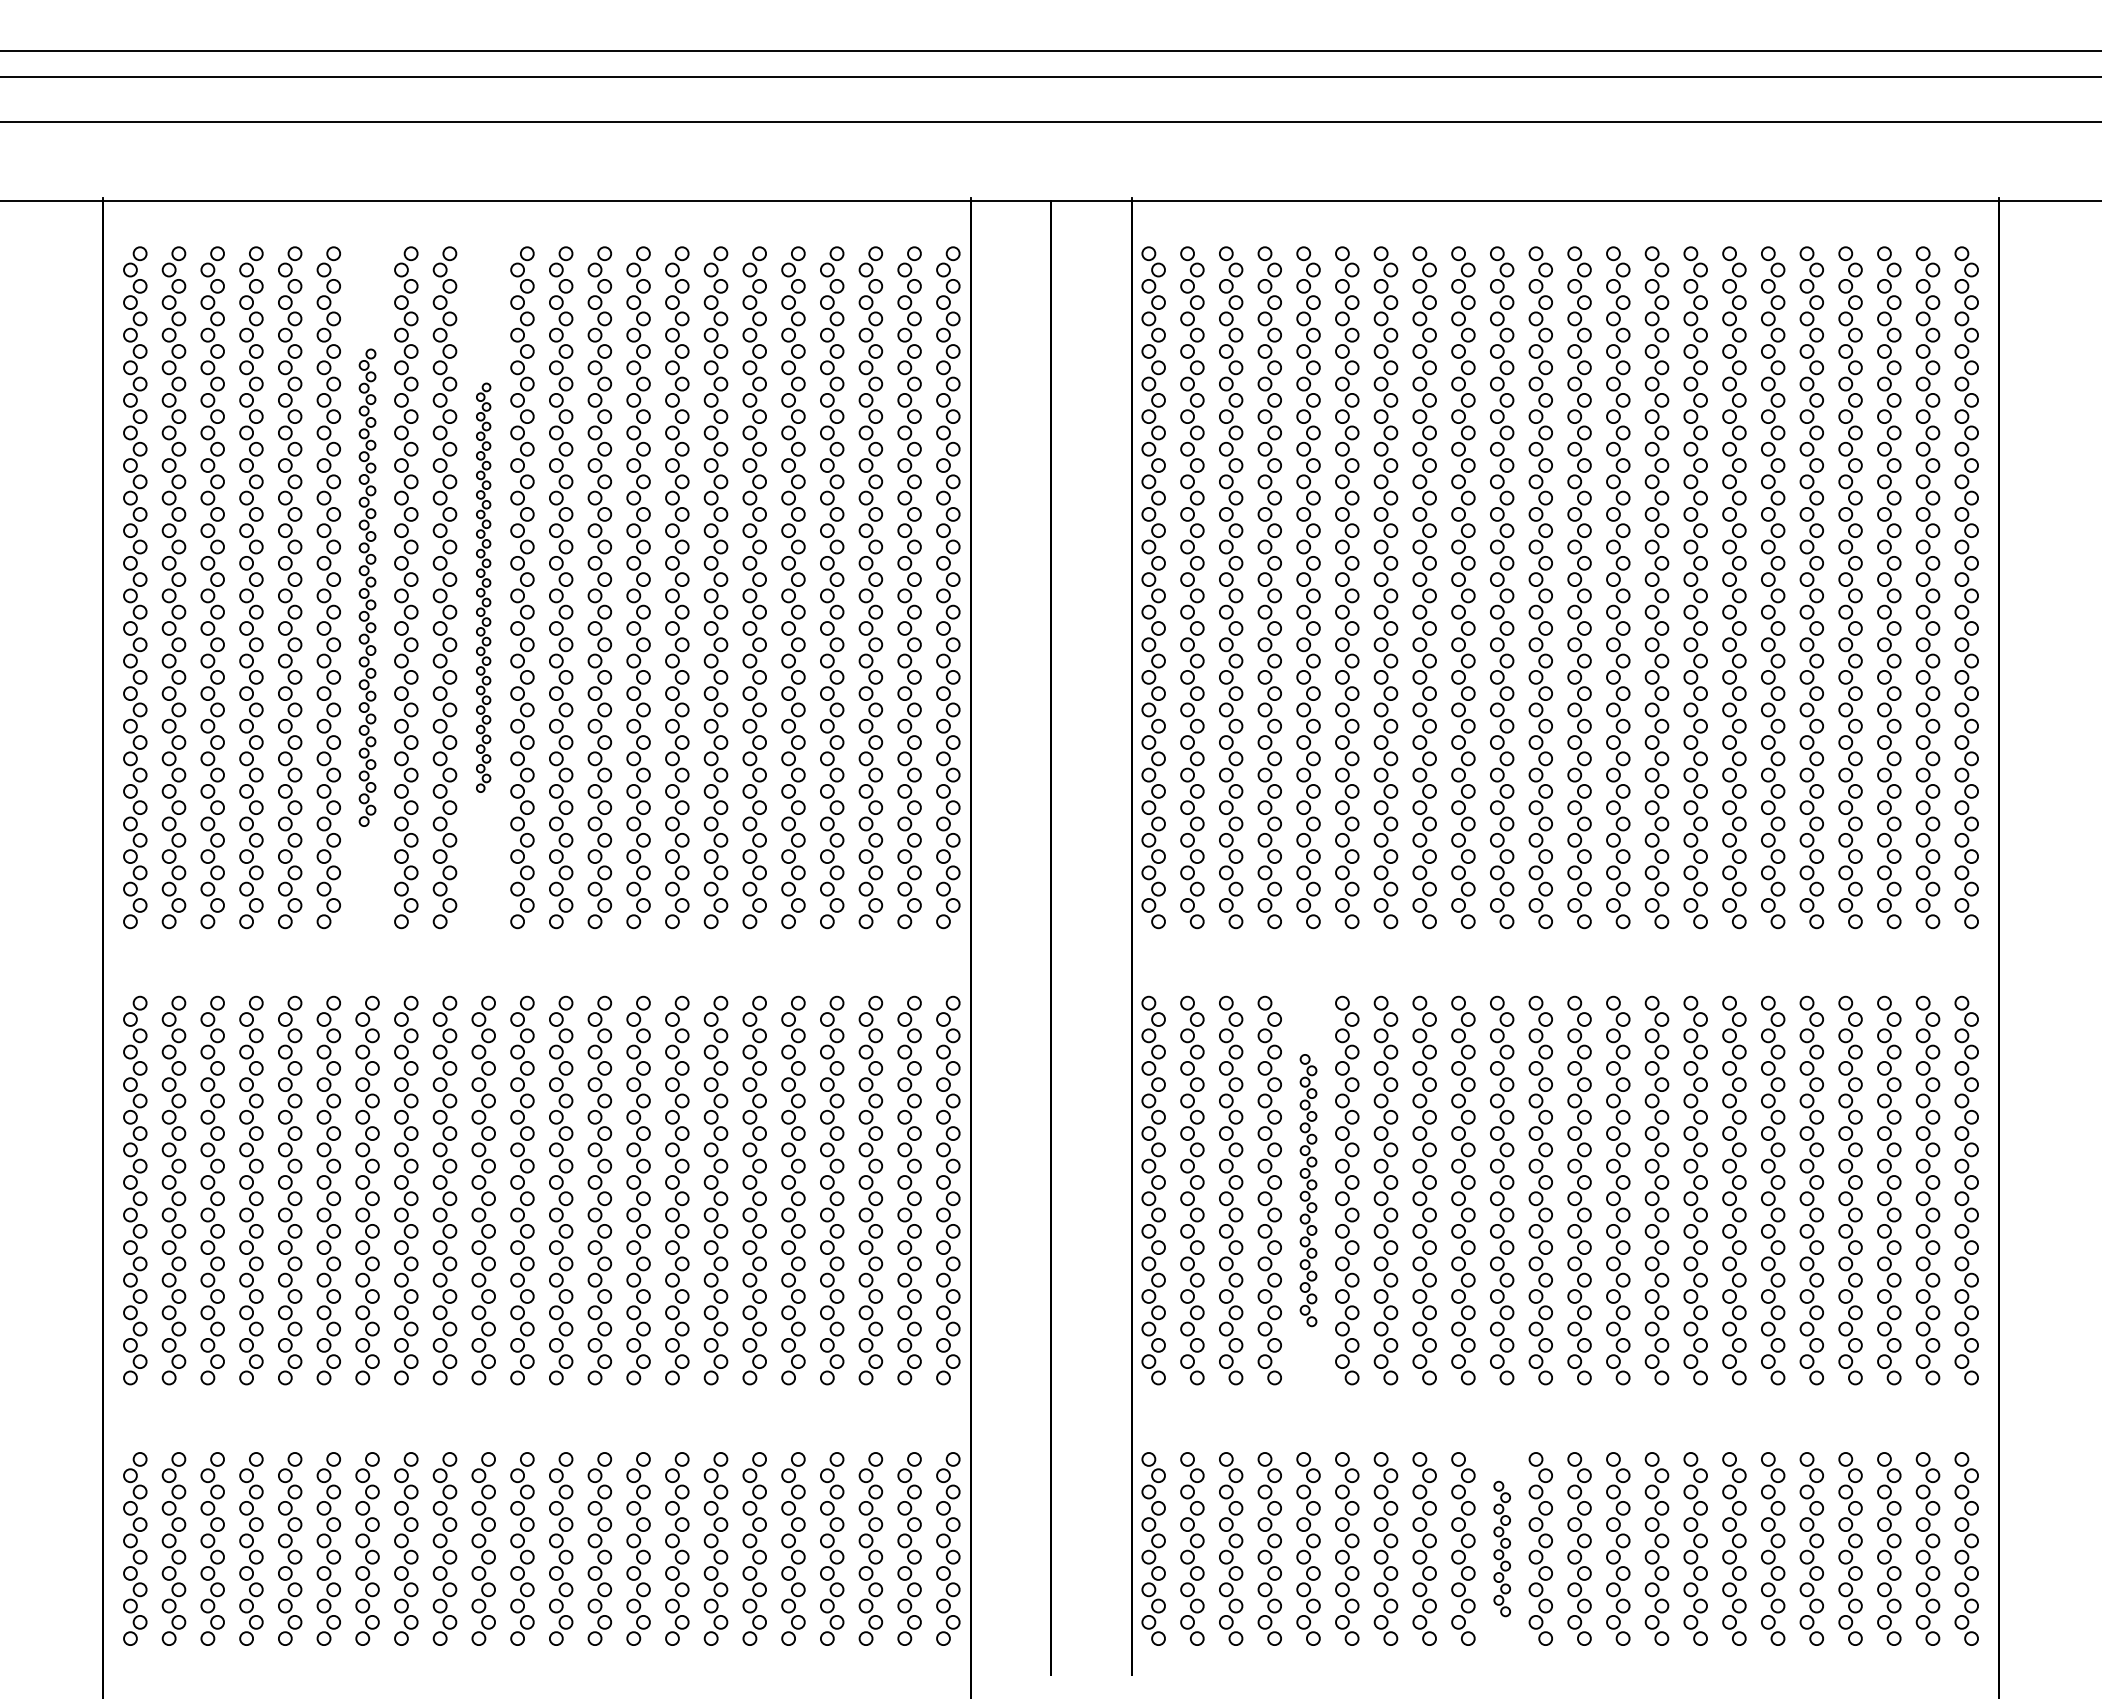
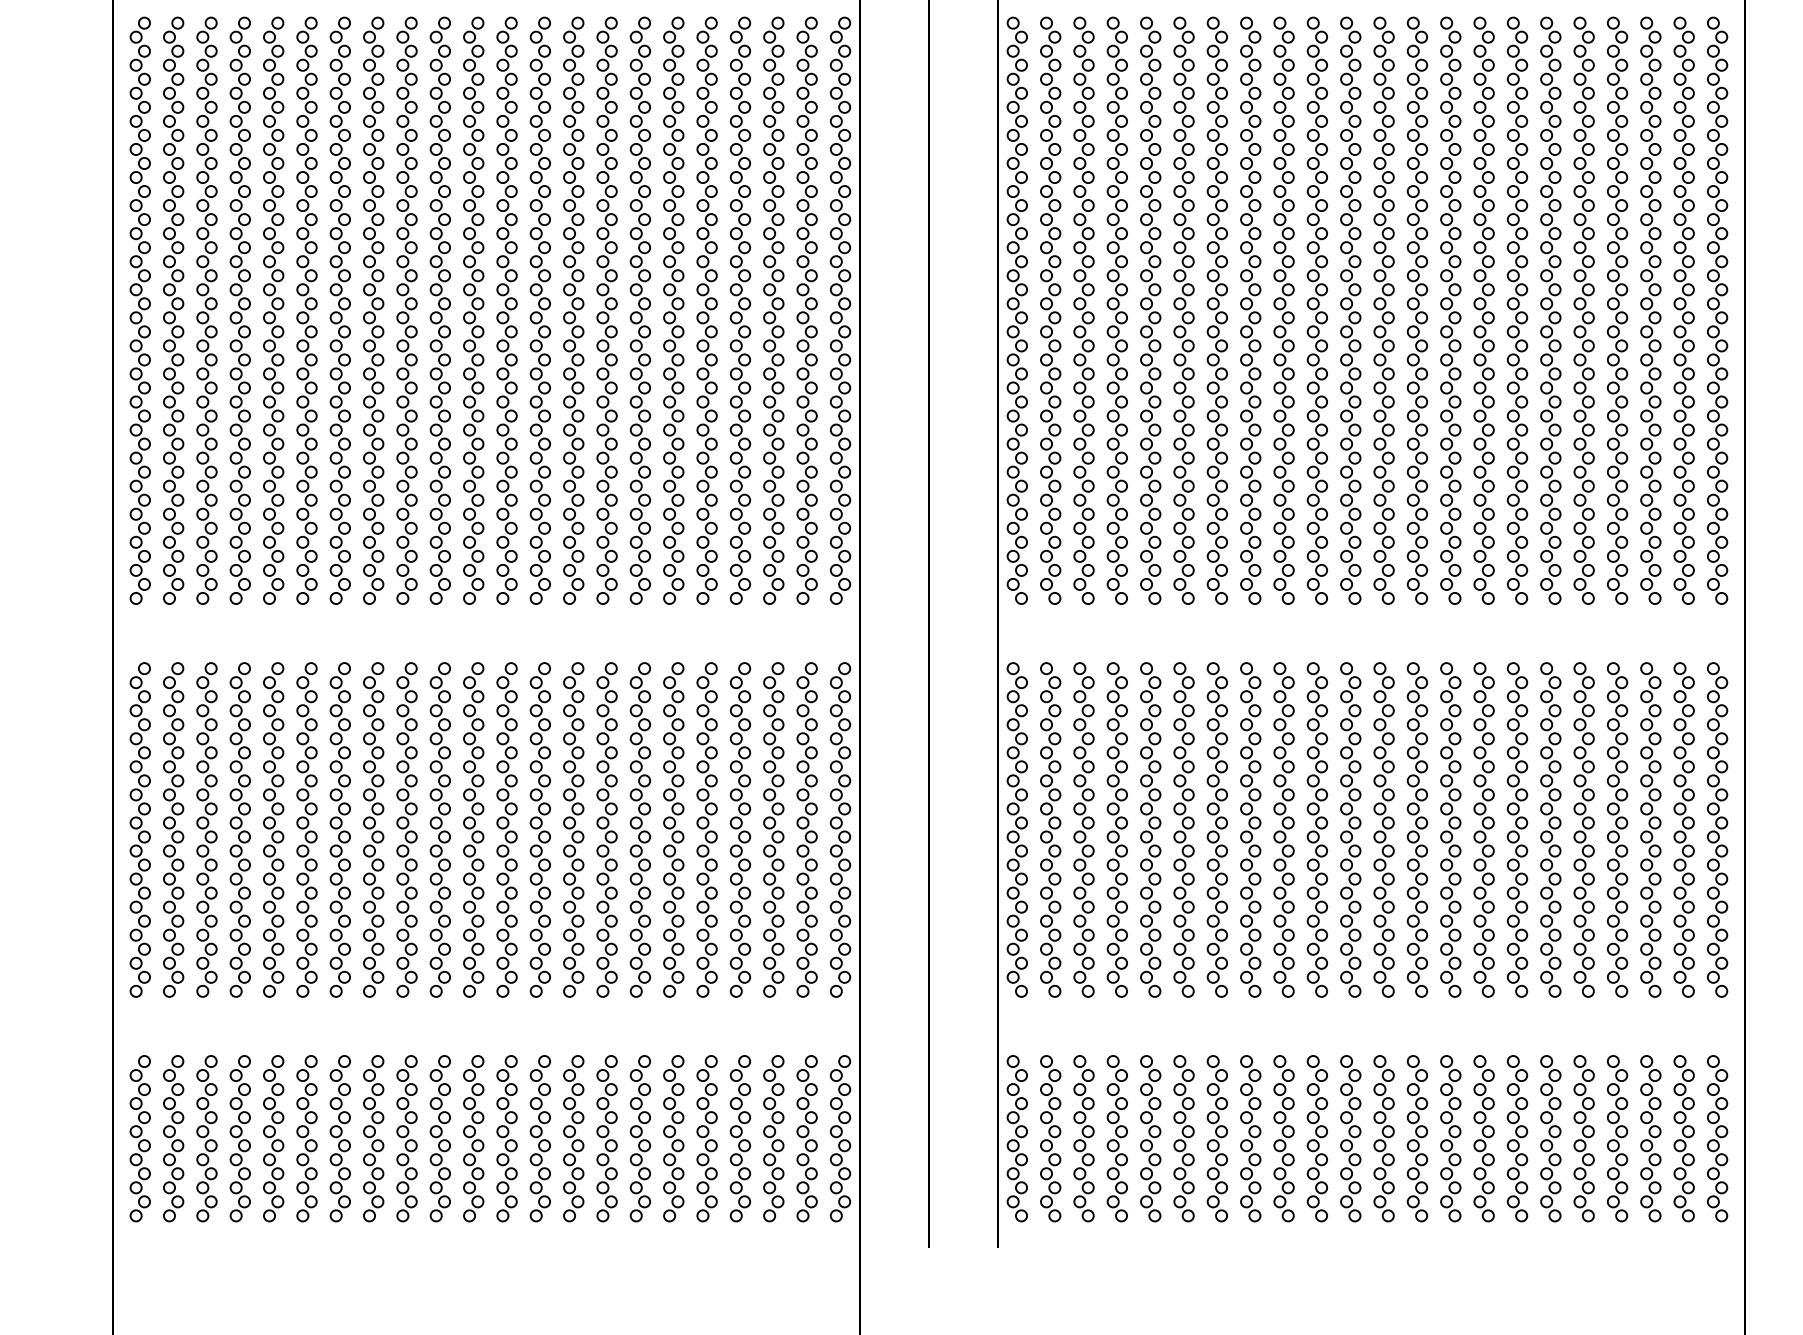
part: (367, 587) -> (340, 310), size x1.43
part: (483, 587) -> (440, 310), size x1.67
part: (1308, 1190) -> (1150, 829), size x1.43
part: (1502, 1548) -> (1317, 1138), size x1.43

